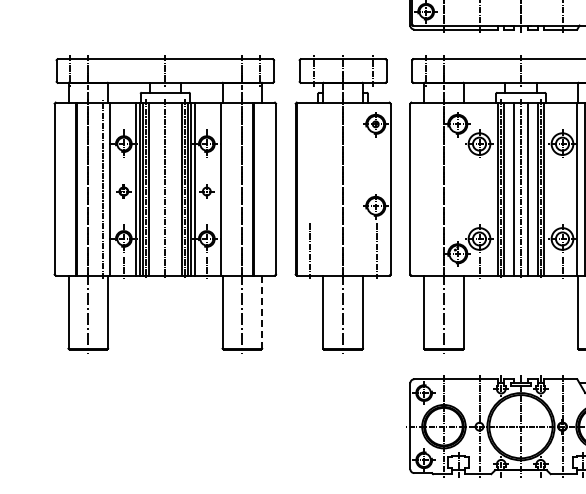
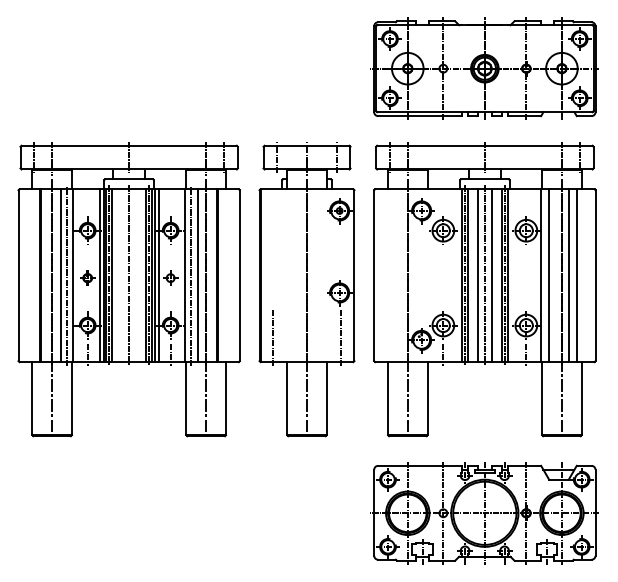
line: (96, 188) -> (60, 275), added
line: (227, 188) -> (191, 275), added
line: (233, 188) -> (197, 275), added
line: (262, 311) -> (226, 398), dashed -> solid

